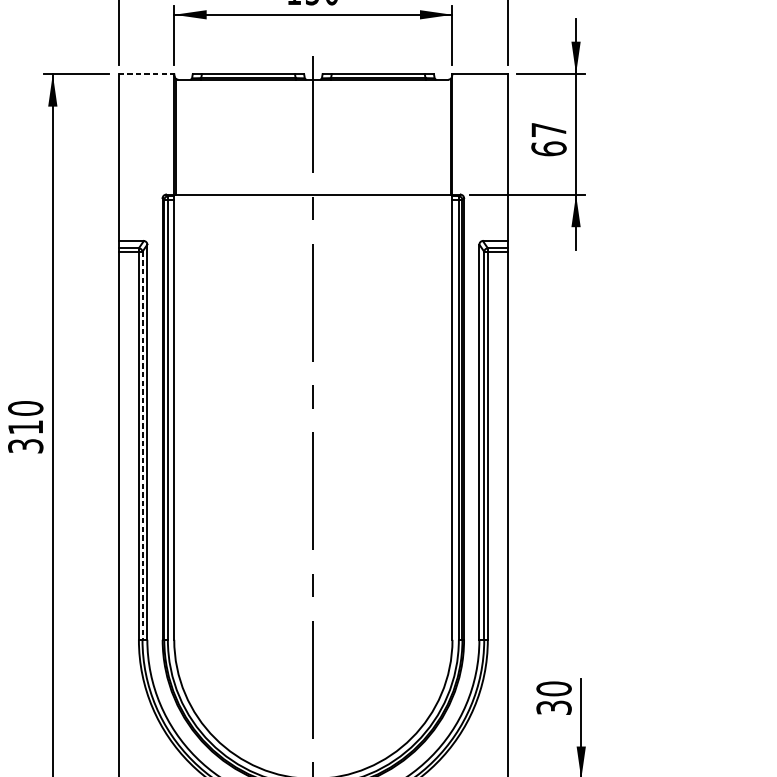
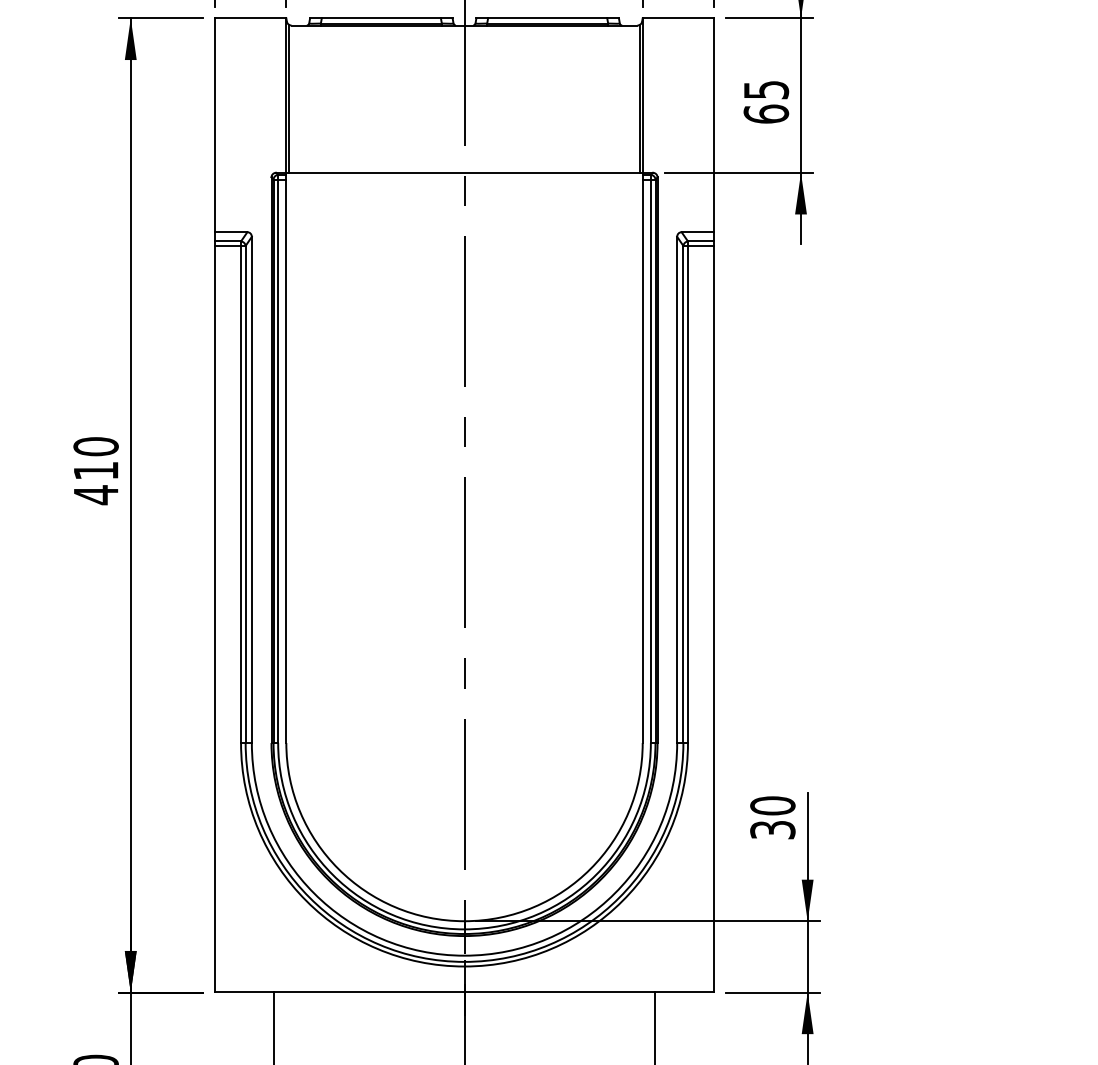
line: (146, 74) -> (250, 18), dashed -> solid
text: (549, 130) -> (766, 90), 67 -> 65
line: (142, 445) -> (245, 494), dashed -> solid
text: (25, 446) -> (95, 495), 310 -> 410

